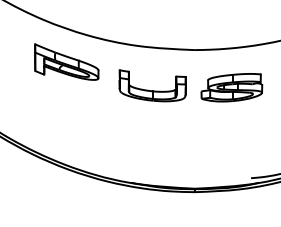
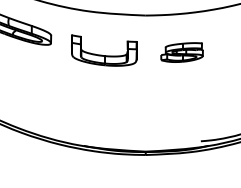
part: (231, 87) -> (181, 52), size x0.7

